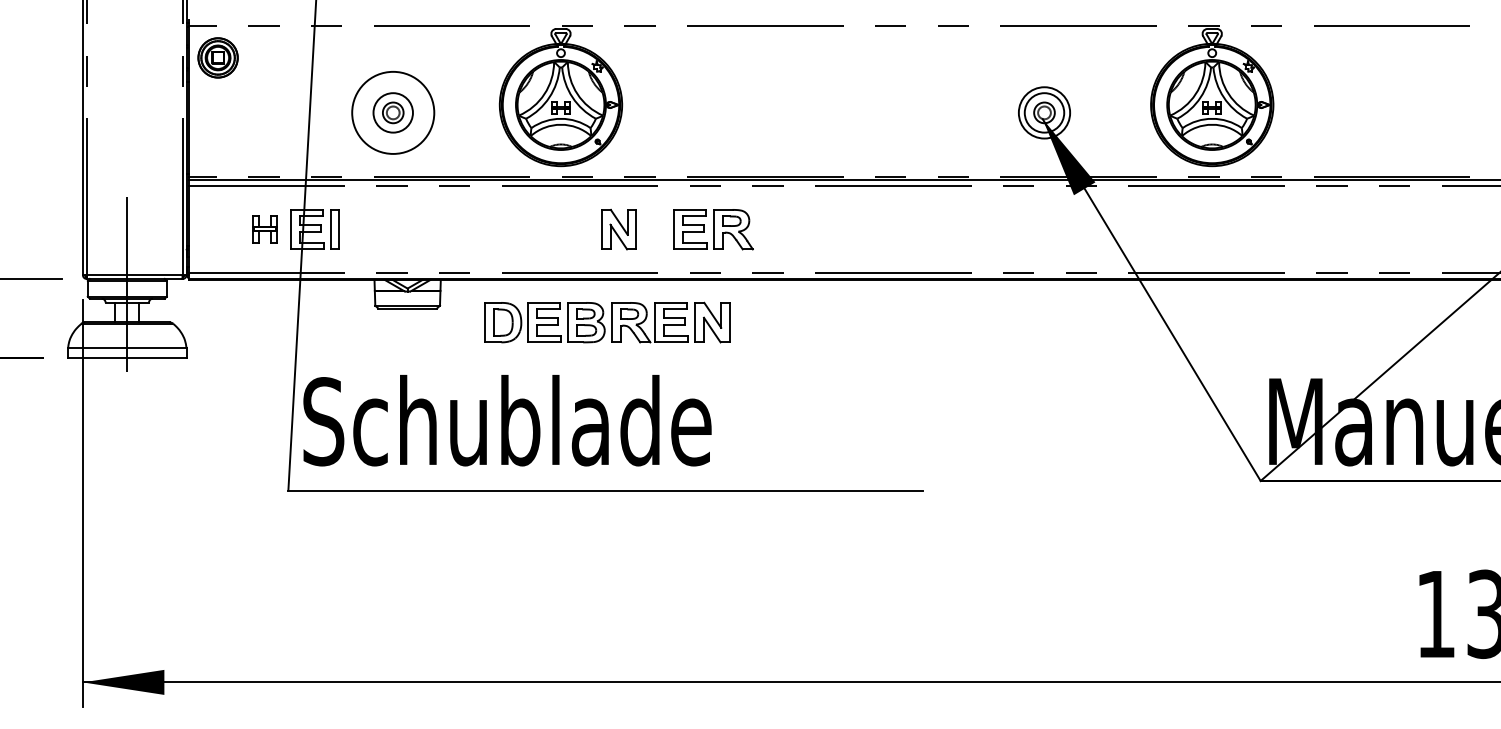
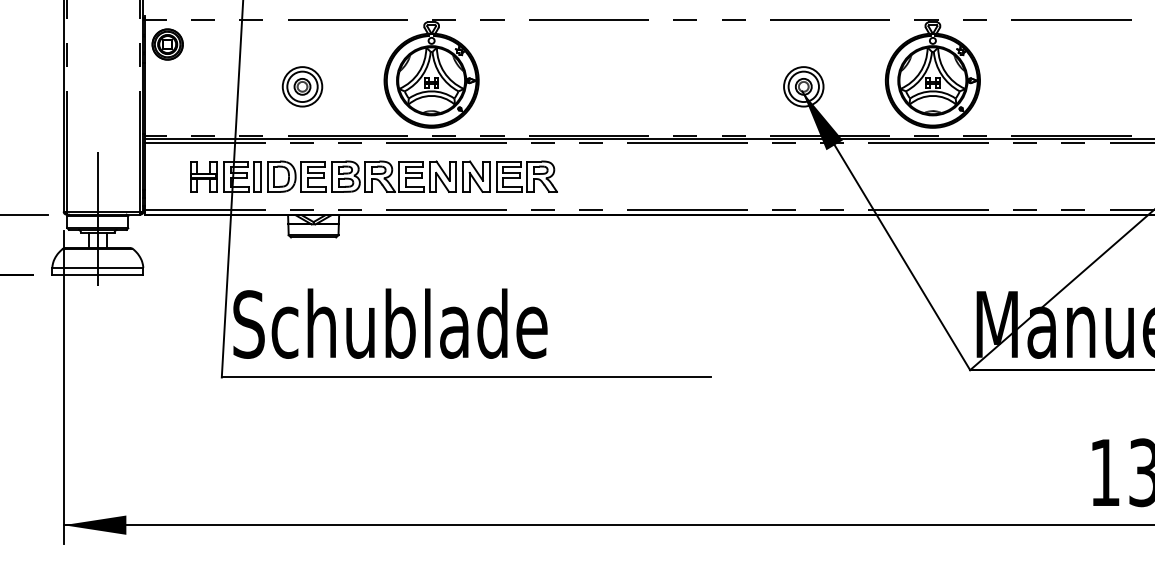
circle: (392, 112) -> (301, 86), size x0.62
part: (264, 229) -> (203, 176), size x1.43
part: (713, 229) -> (526, 176), moved
part: (607, 322) -> (361, 176), moved

